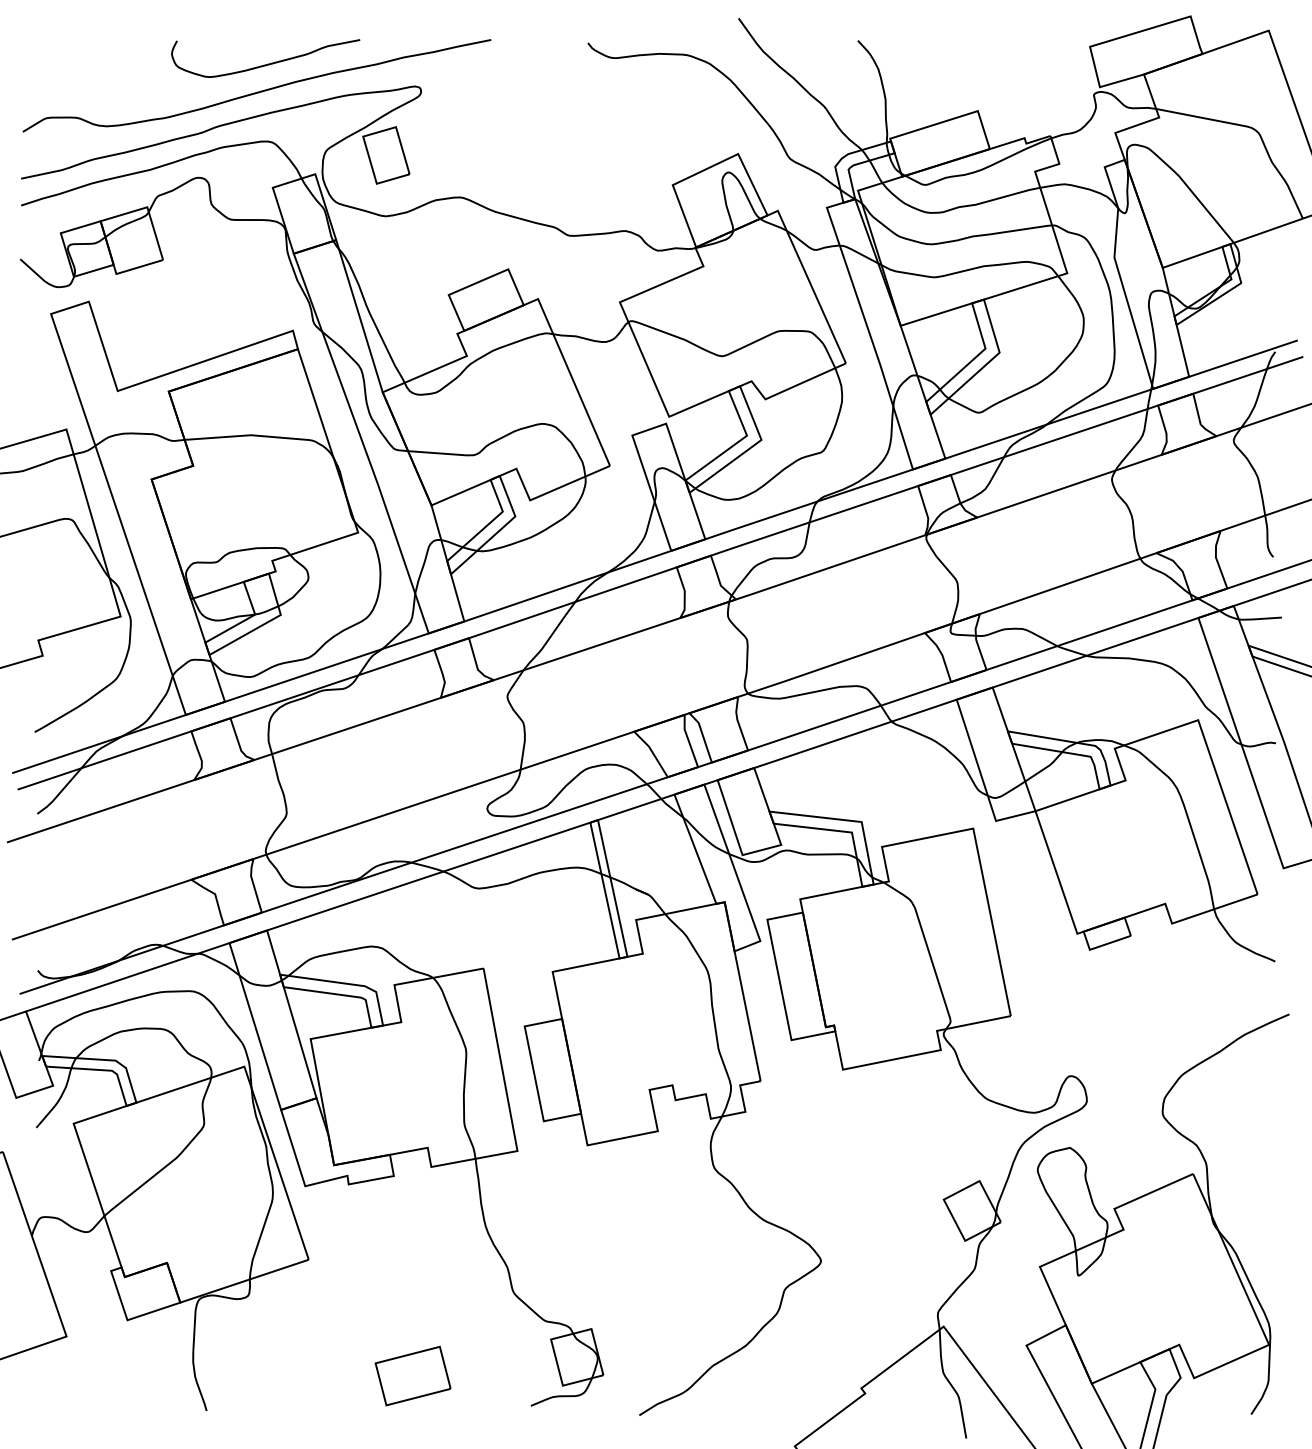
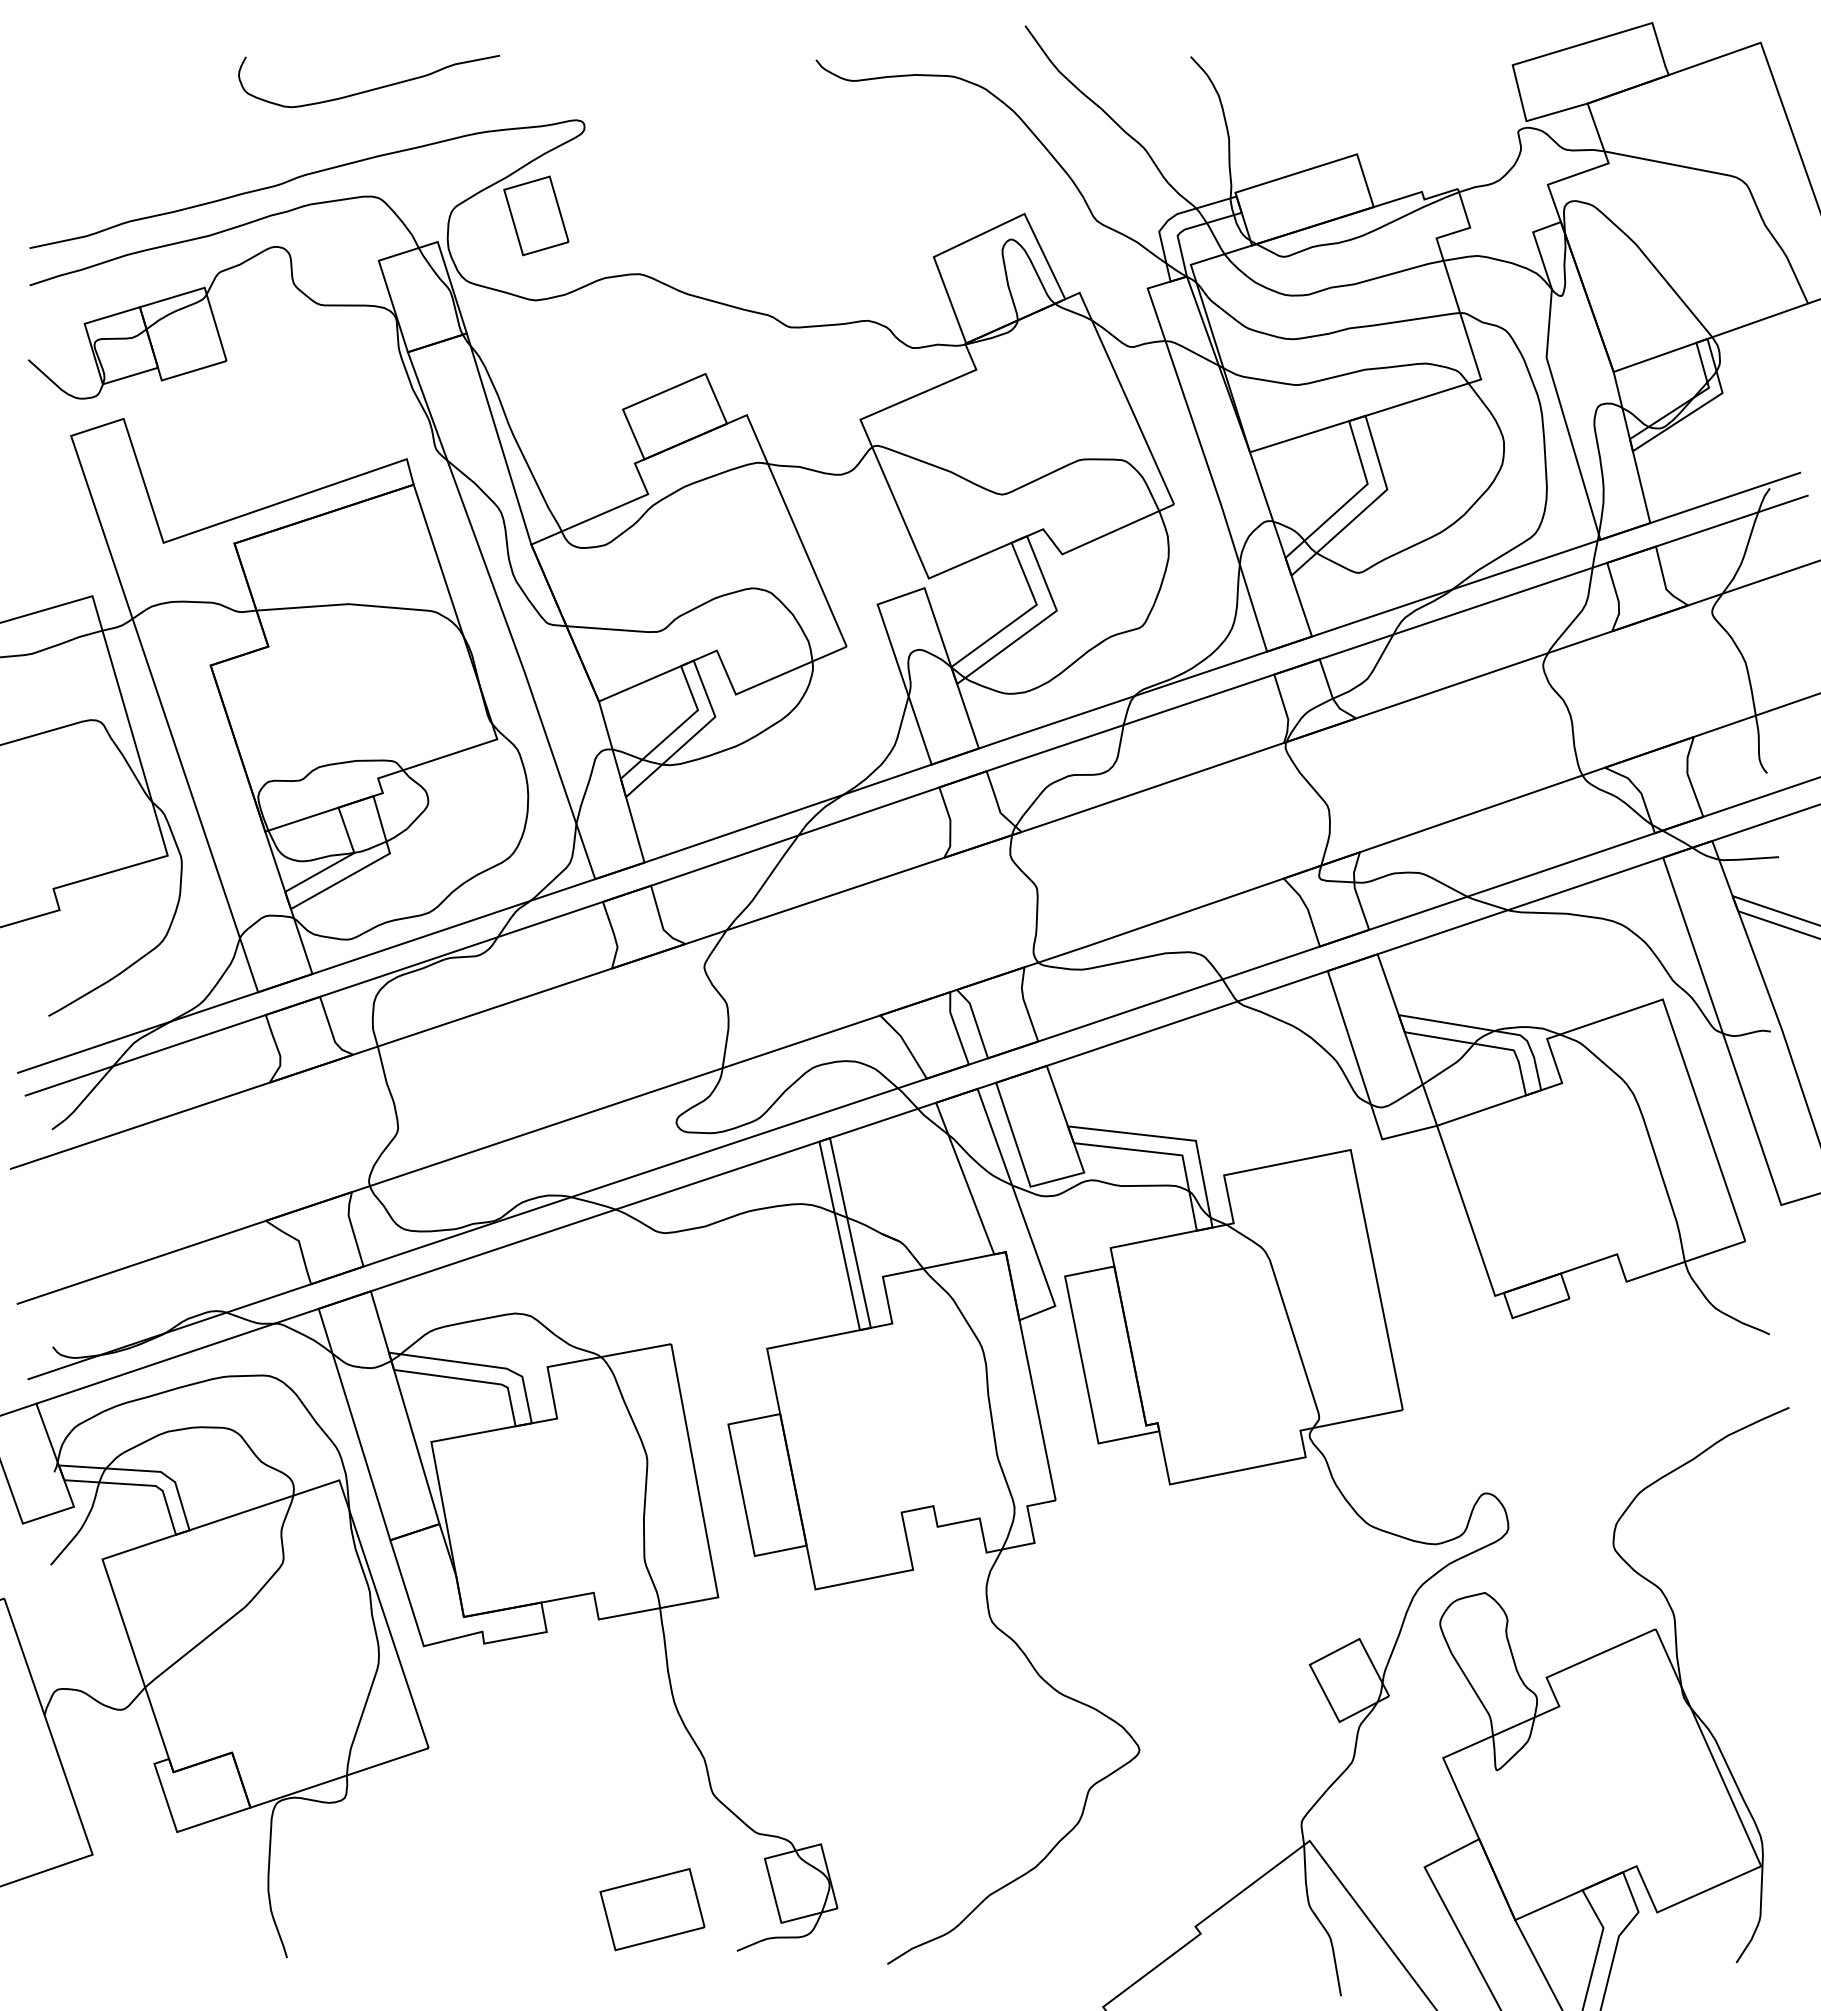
curve: (257, 91) -> (357, 127), removed
part: (413, 1376) -> (652, 1909), moved

